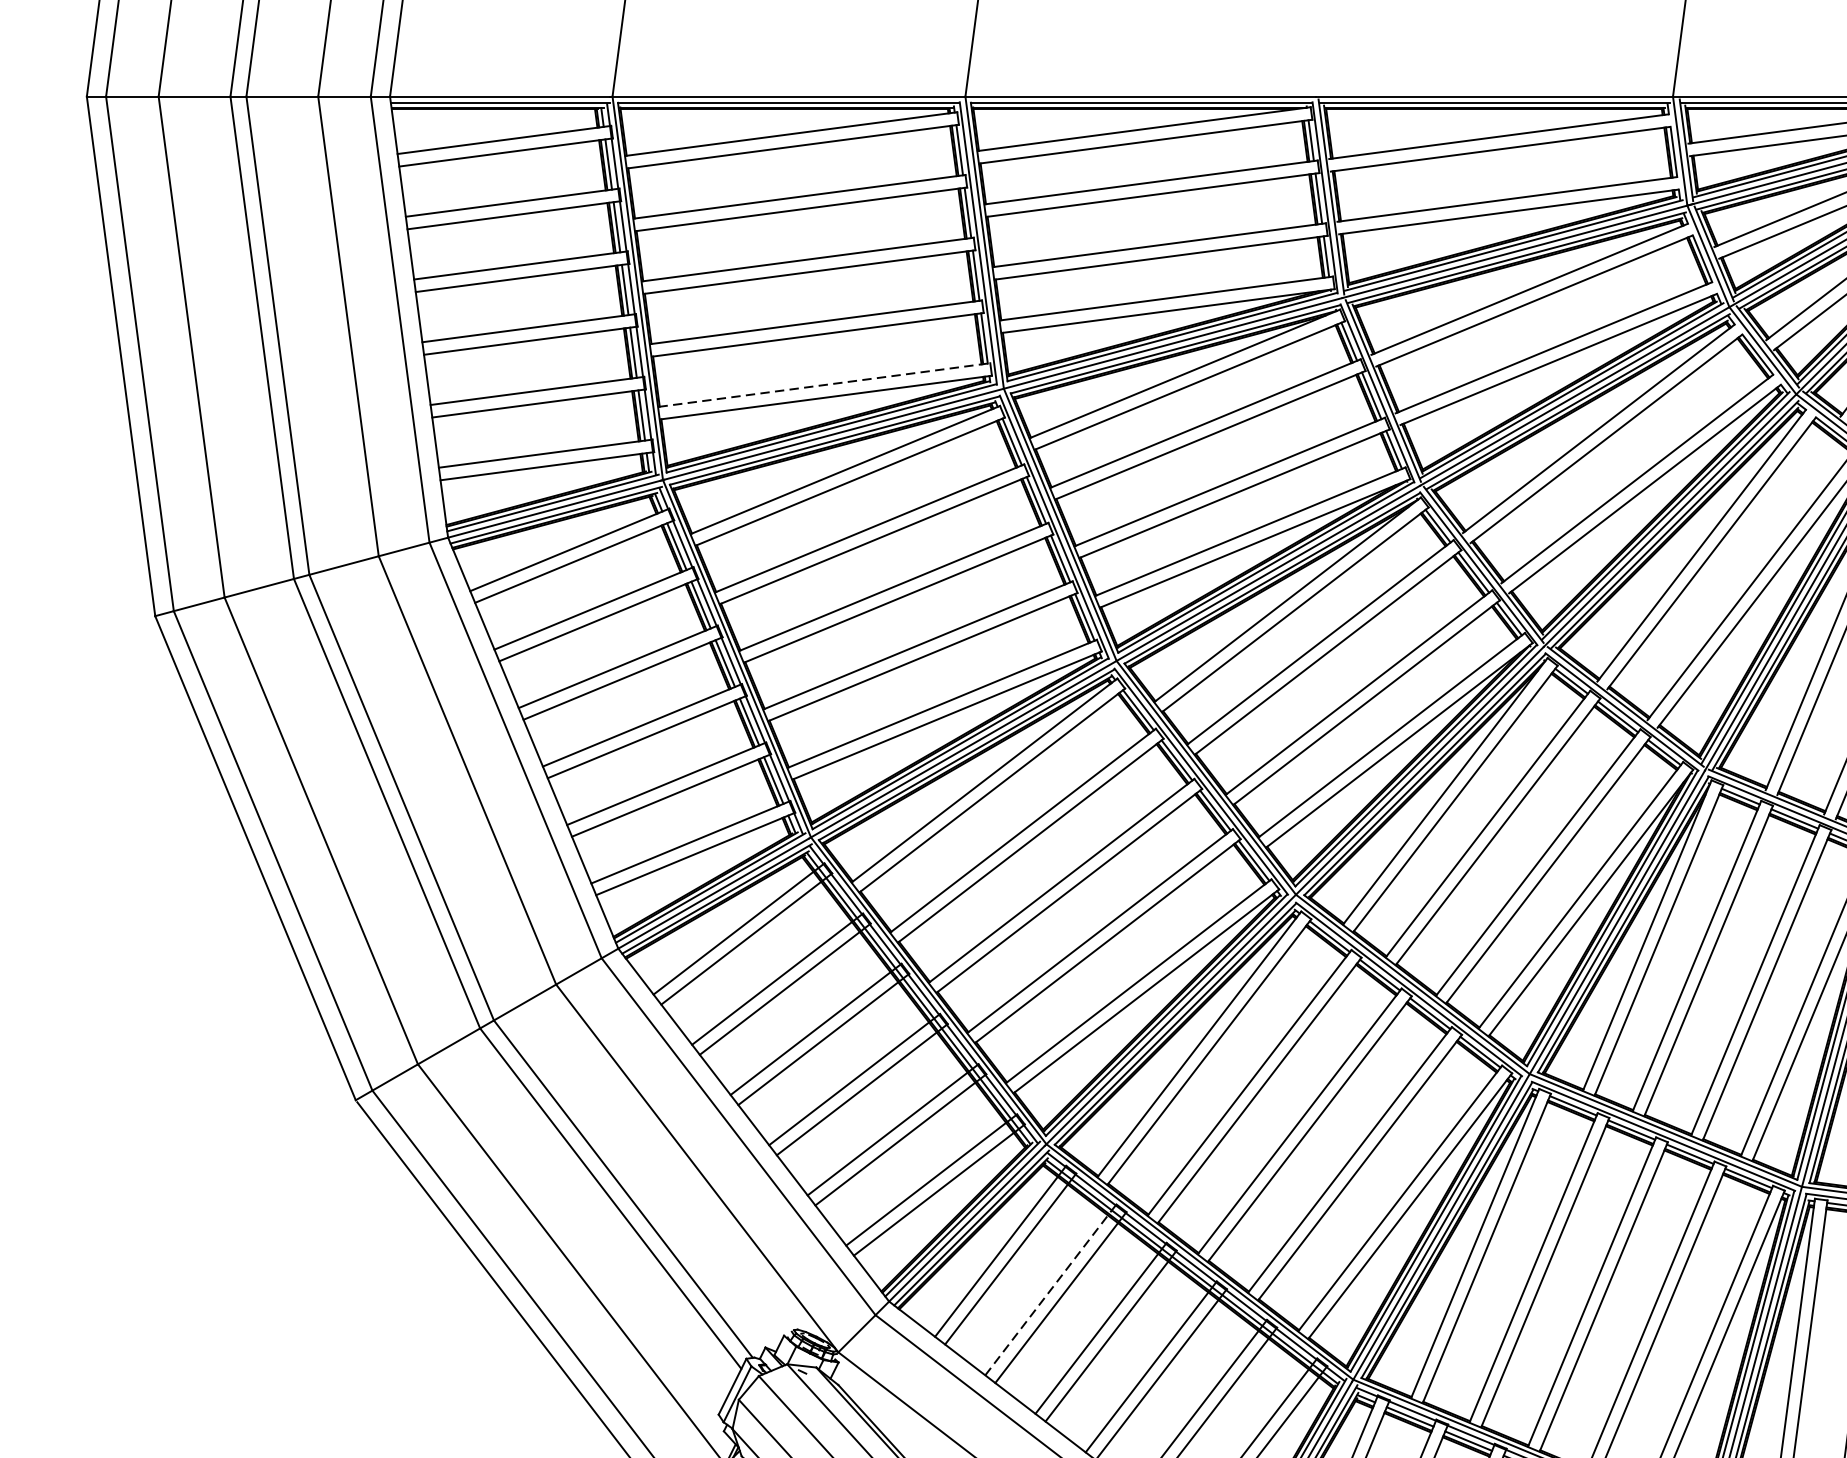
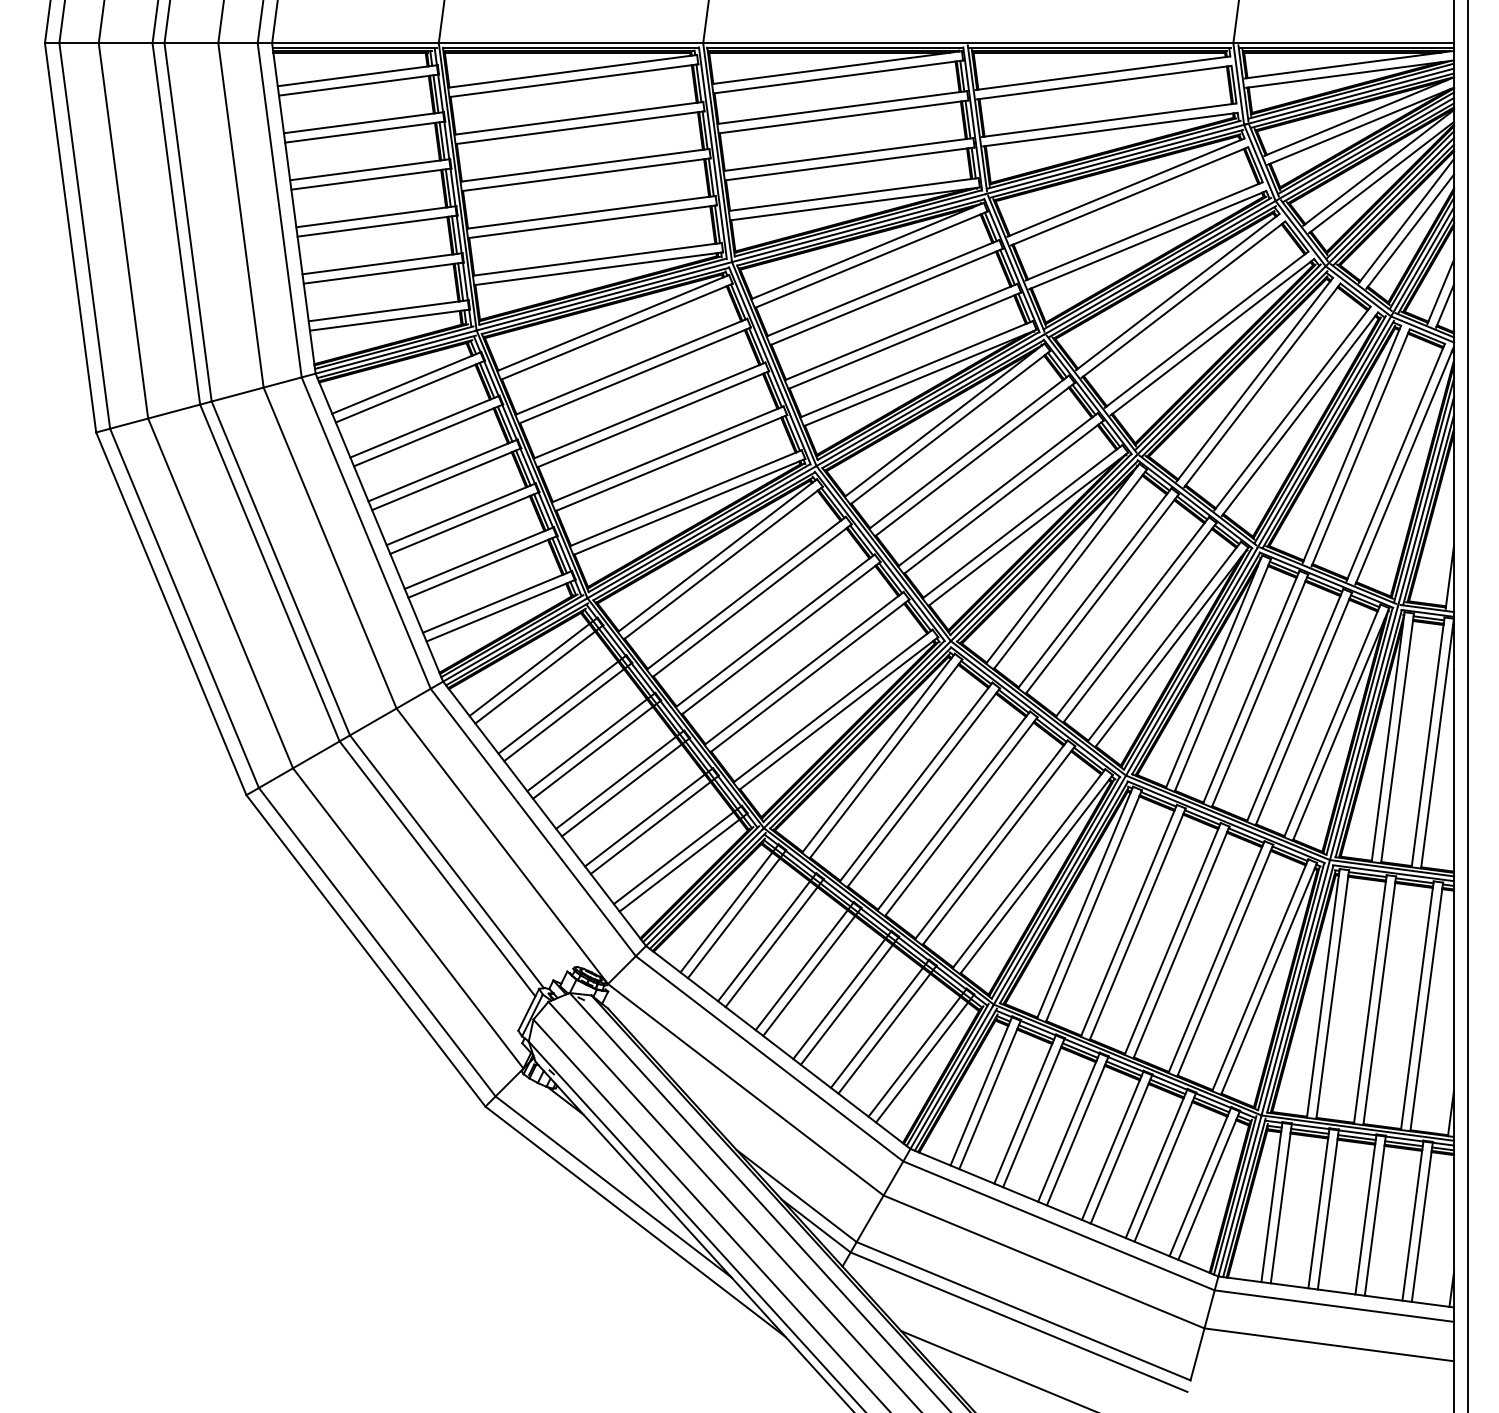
line: (825, 385) -> (598, 259), dashed -> solid
line: (1051, 1290) -> (767, 937), dashed -> solid

